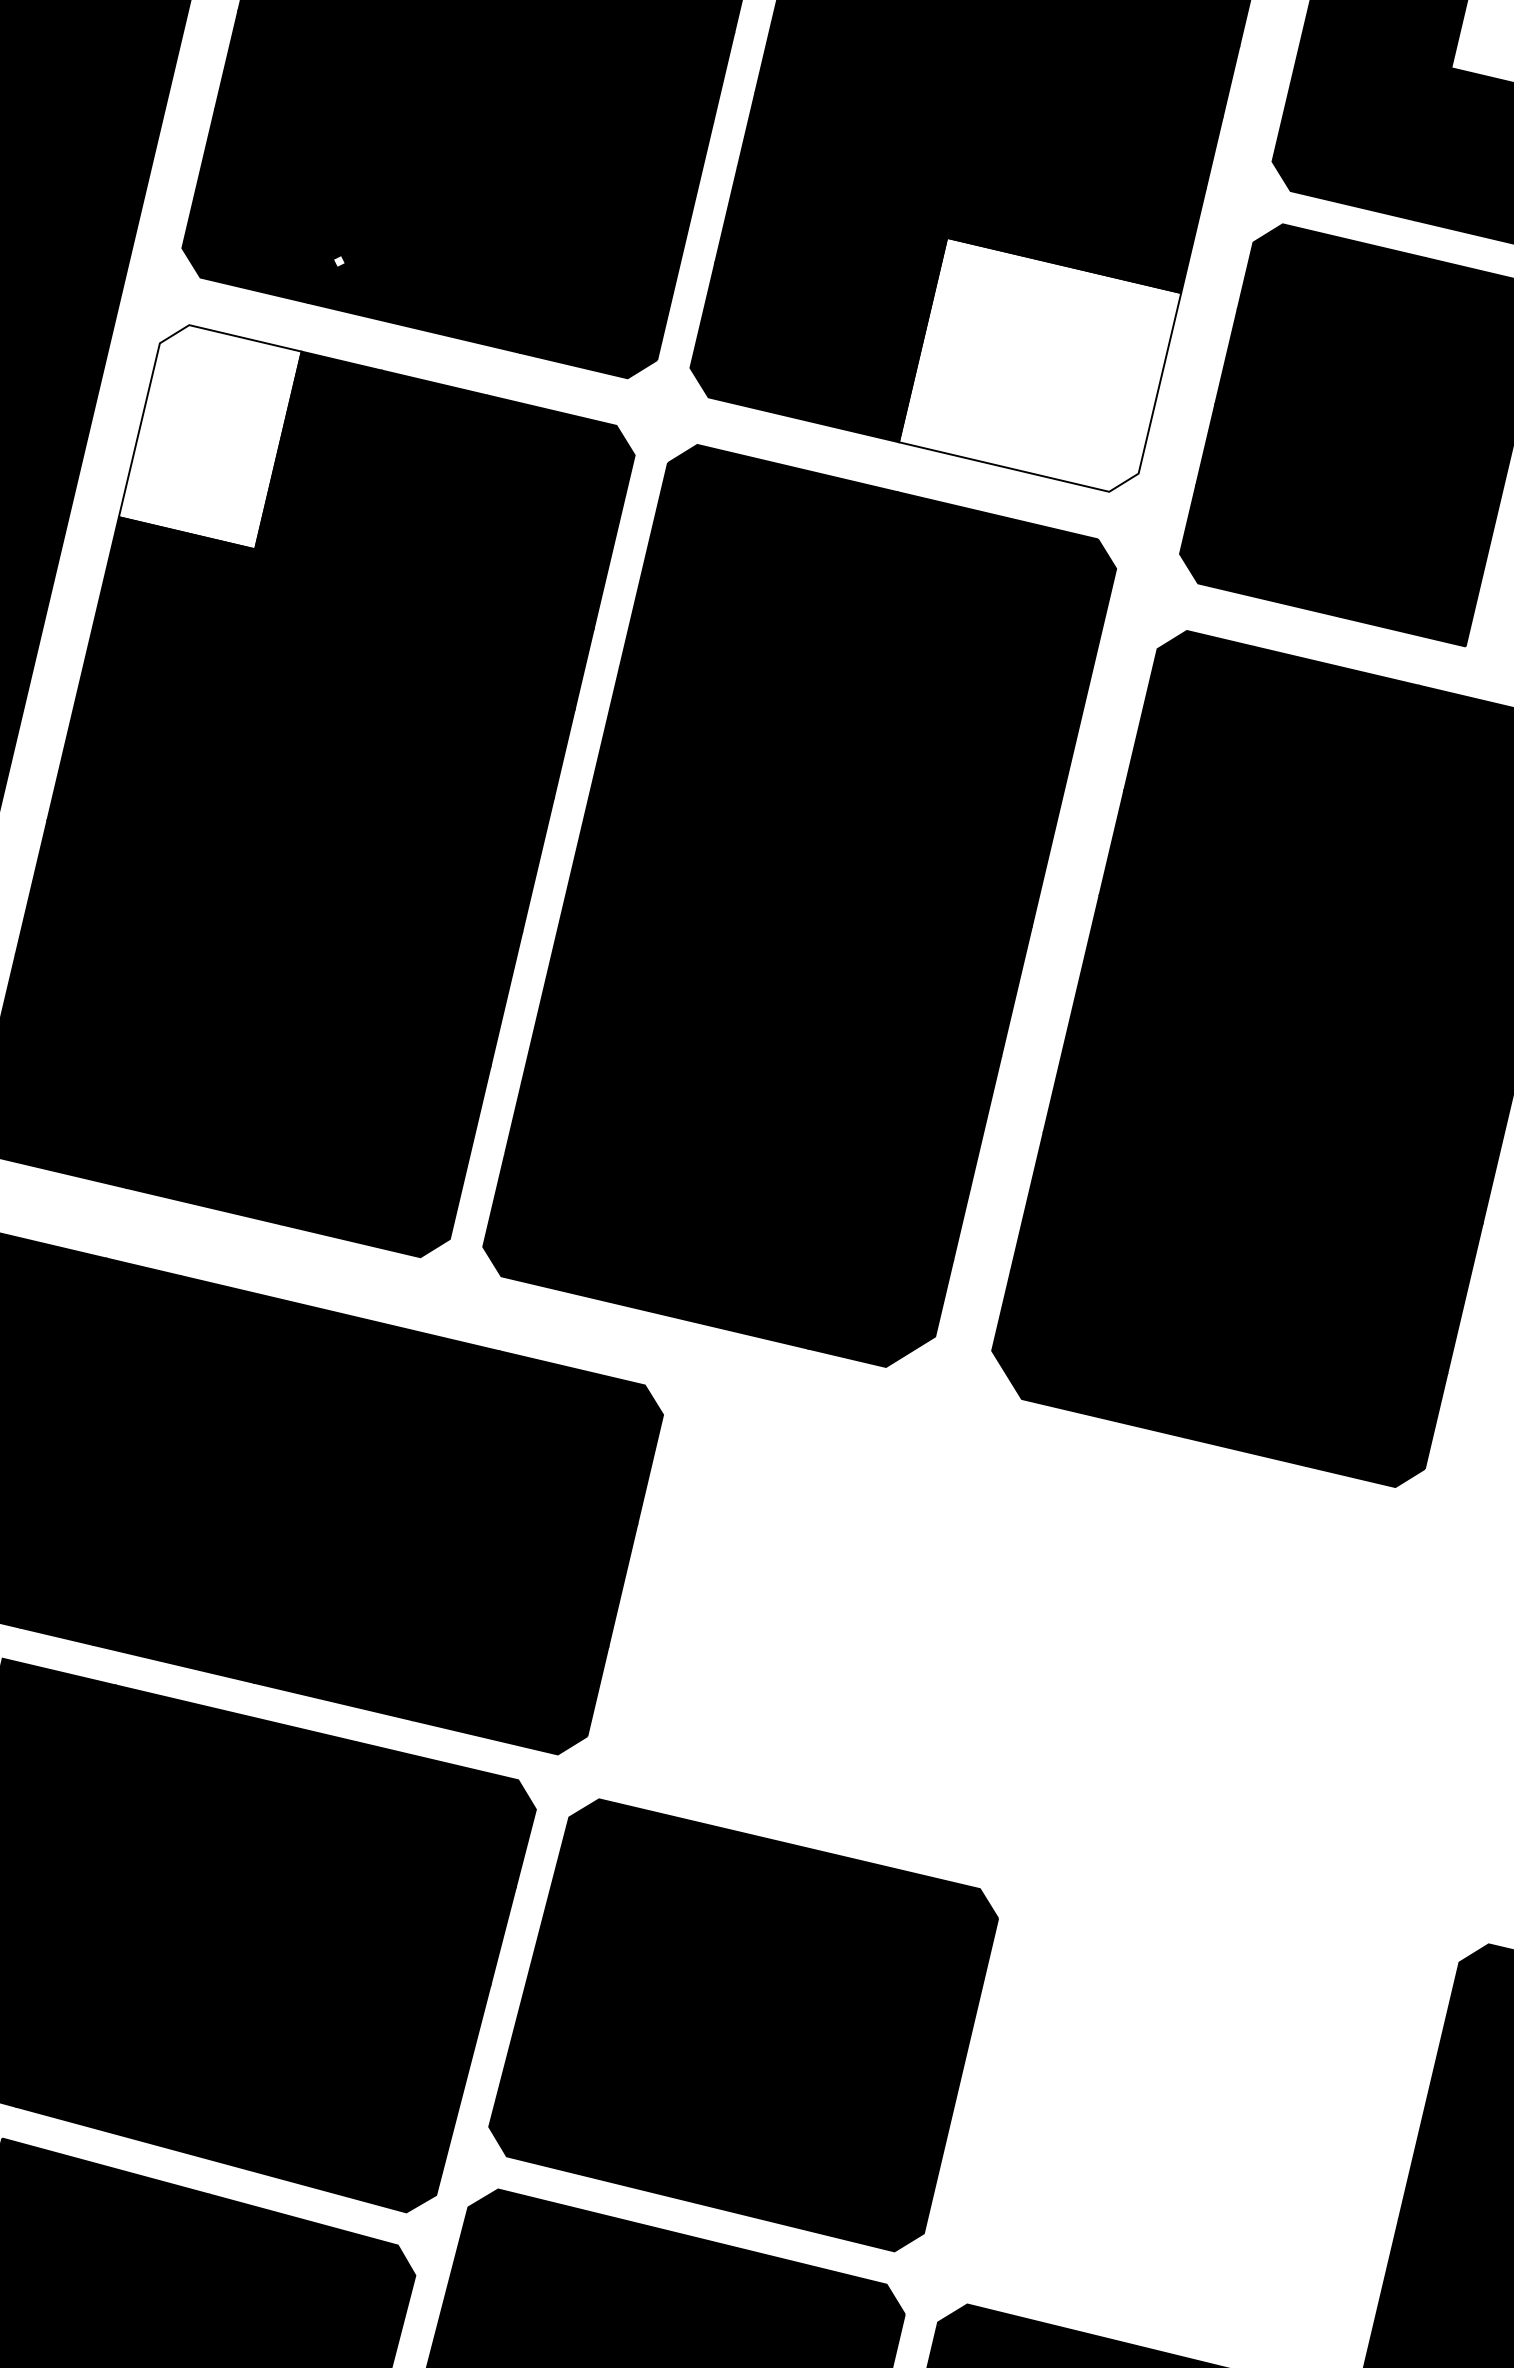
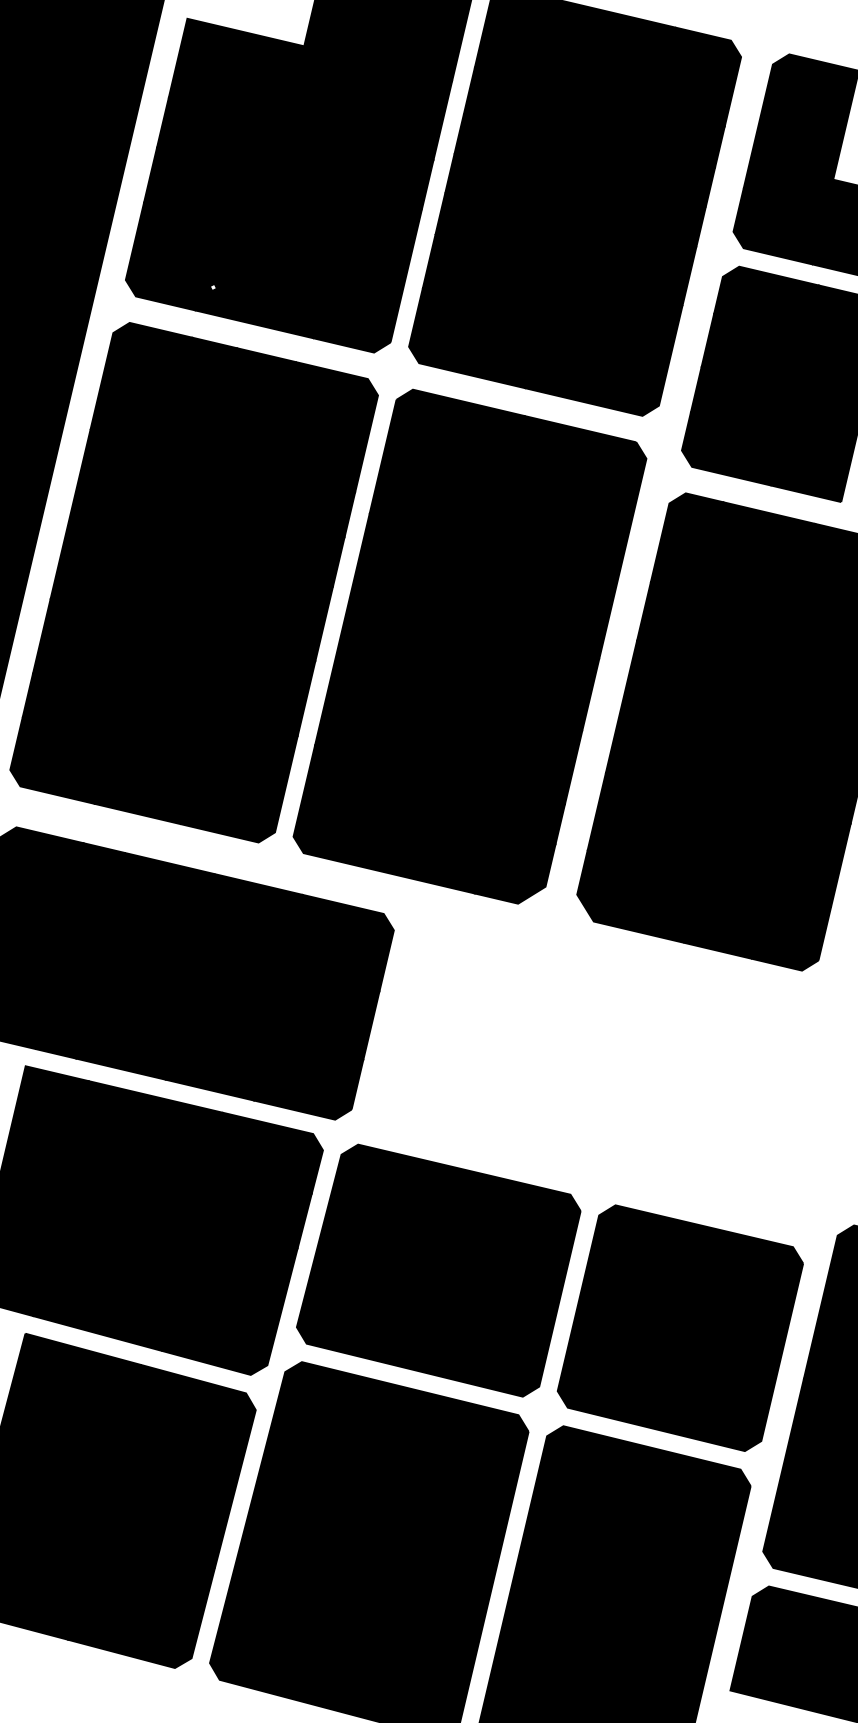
fill: (1039, 363) -> (603, 344), added
fill: (210, 435) -> (141, 384), added
part: (1175, 2127) -> (679, 1327), added

